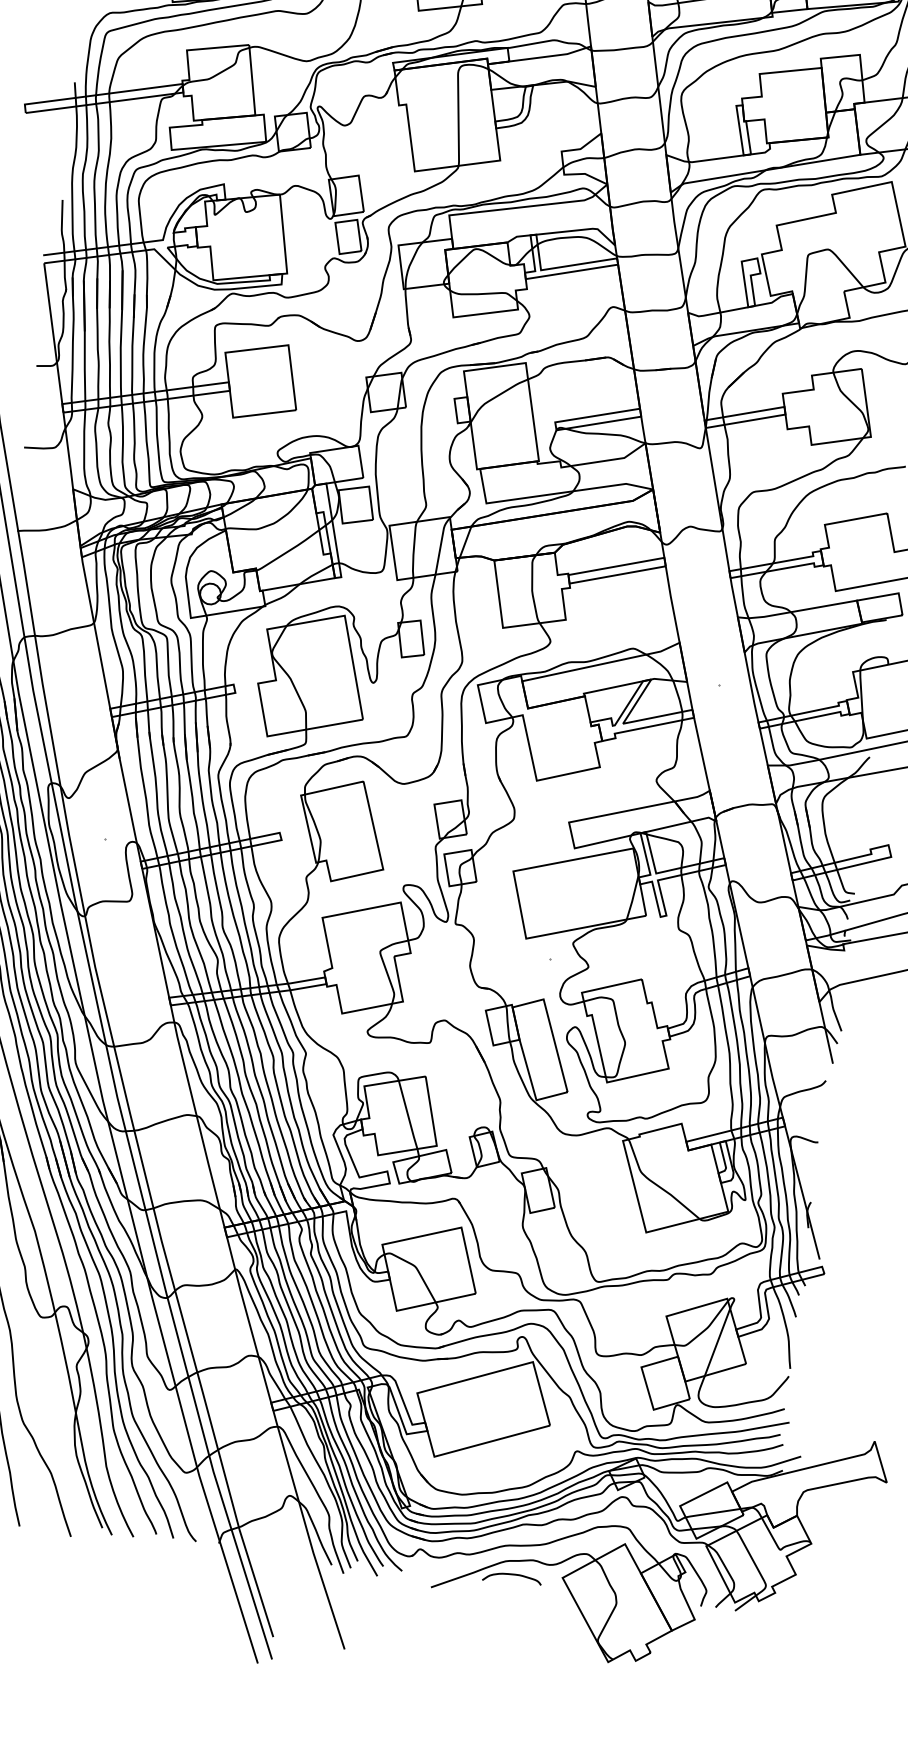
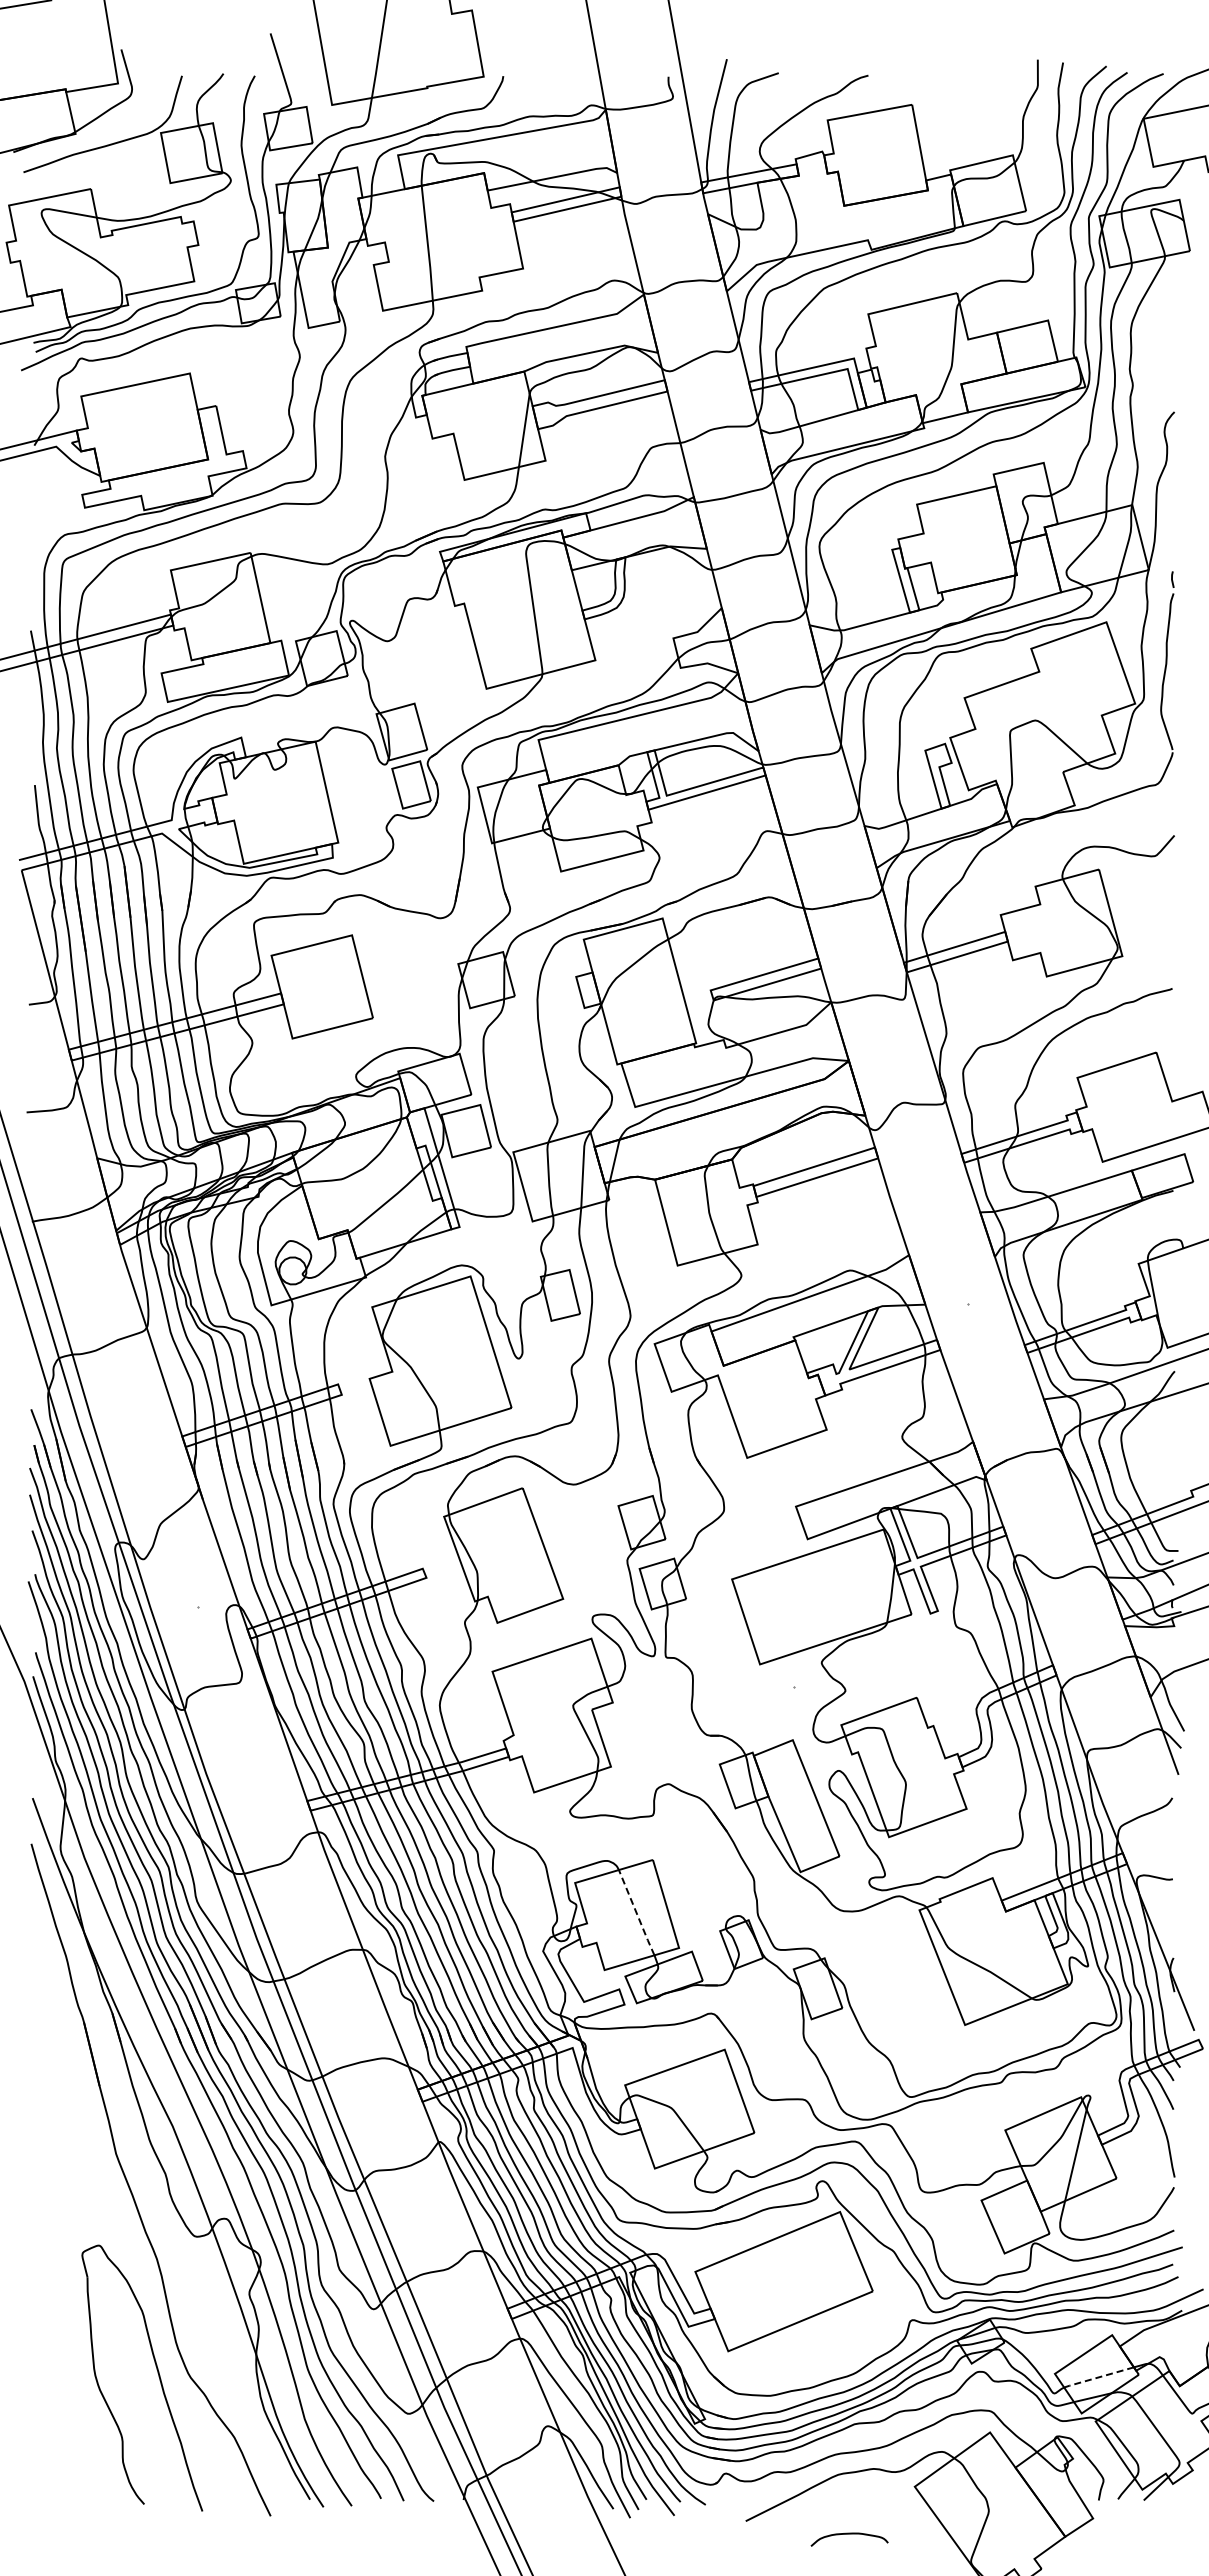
line: (407, 1115) -> (636, 1913), solid -> dashed
line: (712, 1513) -> (1098, 2377), solid -> dashed
curve: (512, 1575) -> (849, 2534), moved

